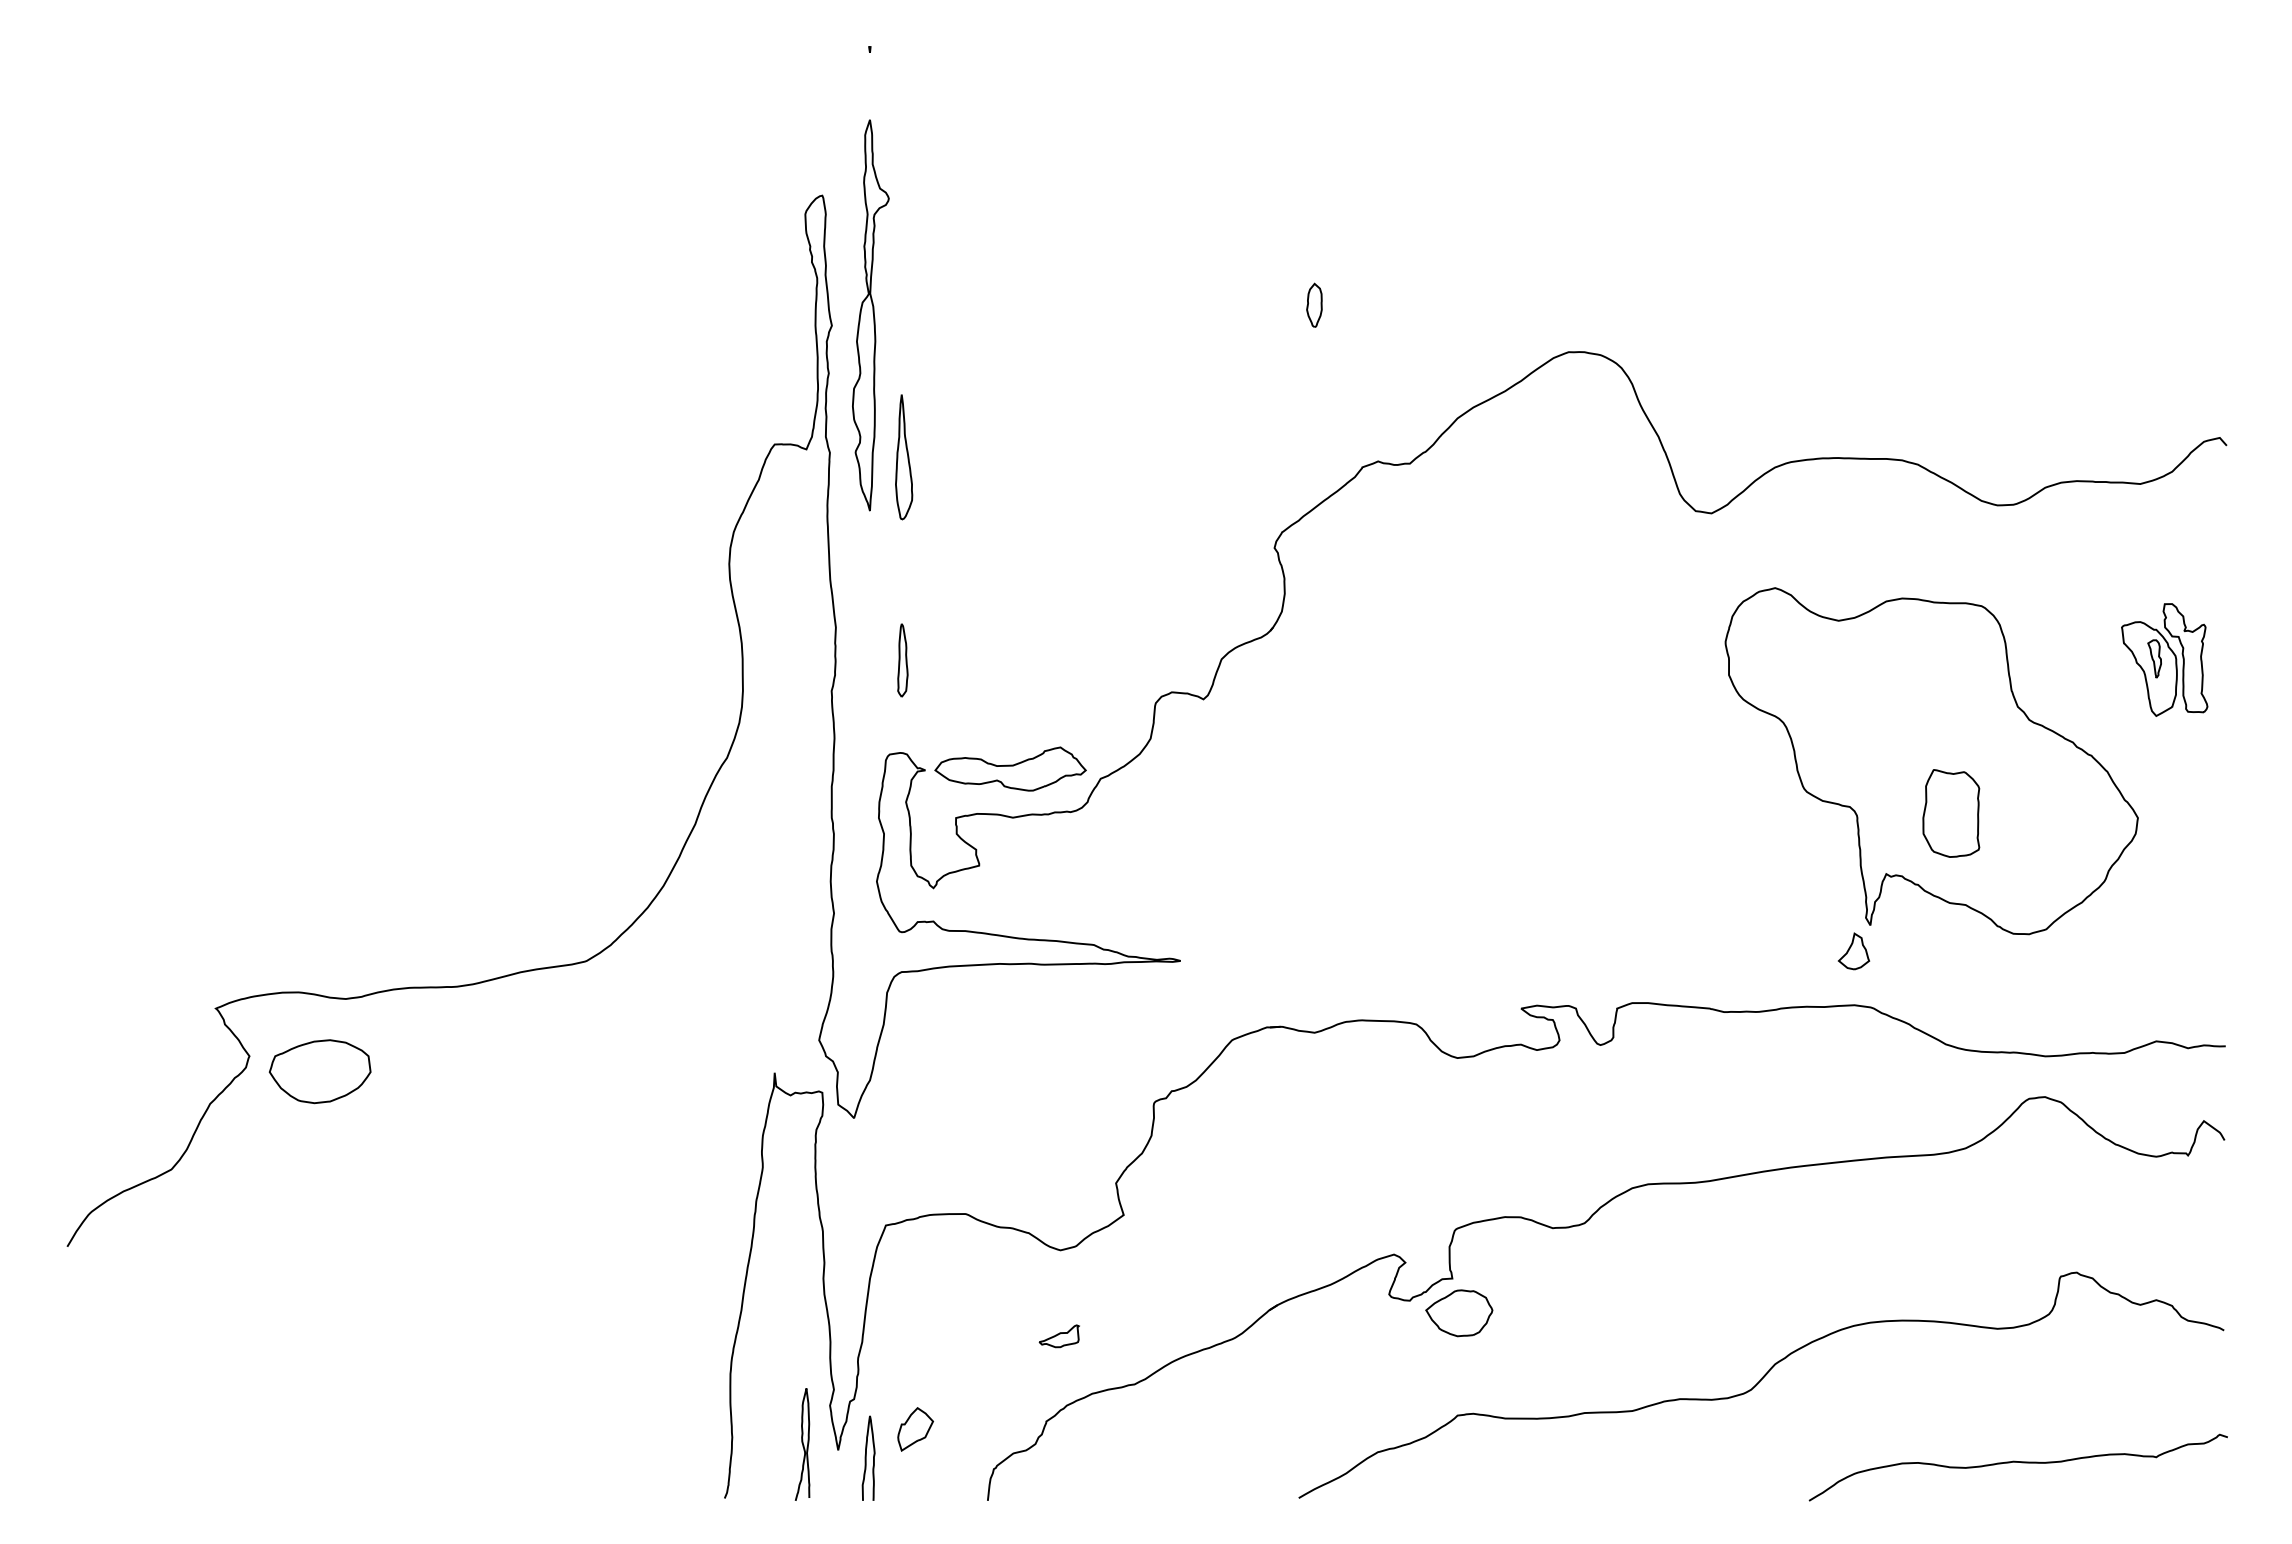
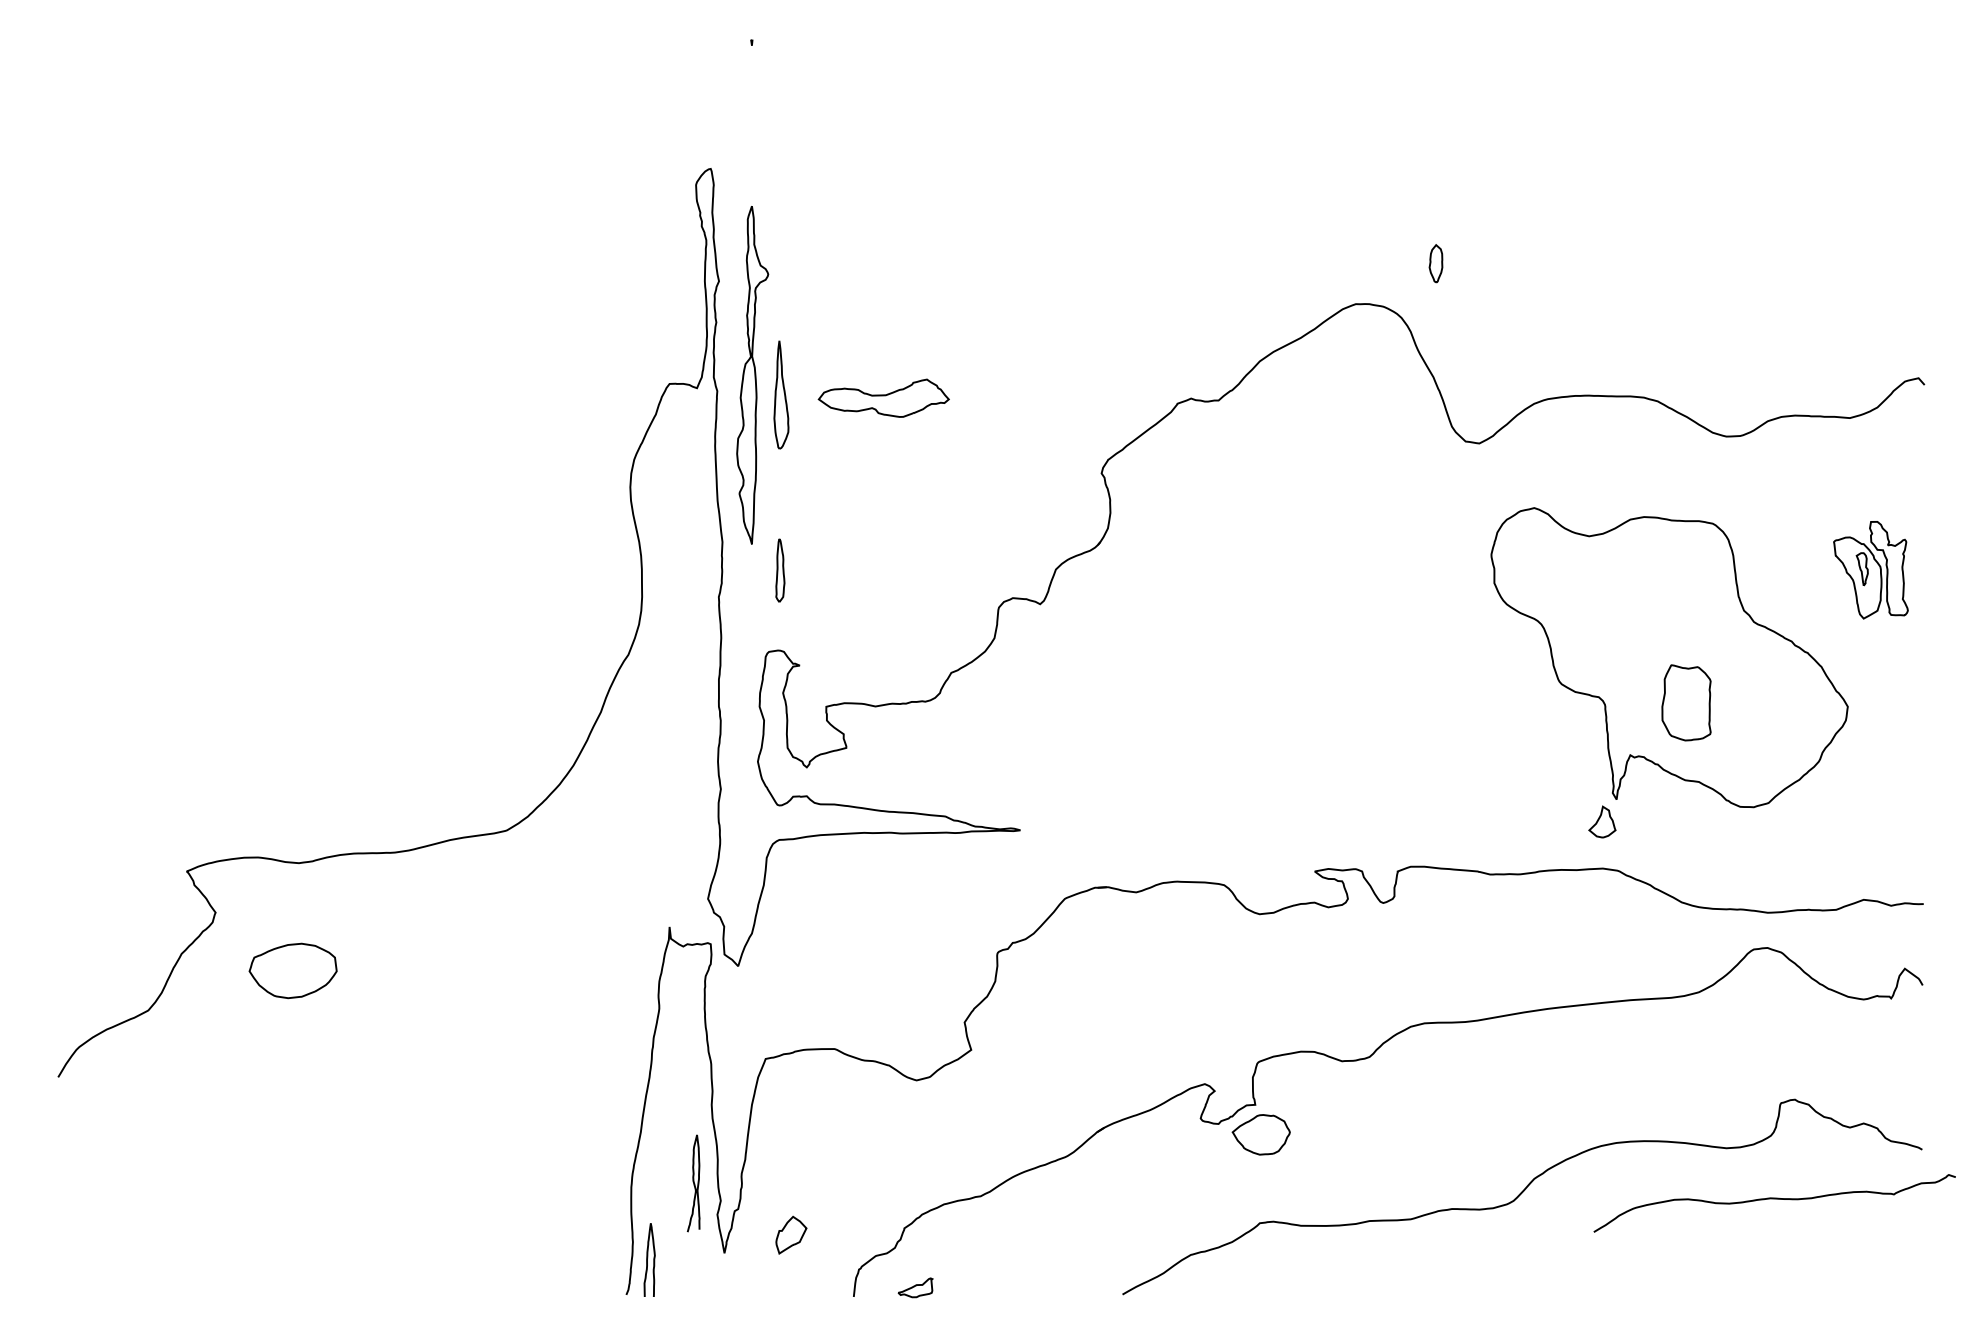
part: (1314, 304) -> (1436, 262), moved
part: (870, 315) -> (752, 375), moved
part: (1010, 768) -> (883, 397), moved
part: (319, 1071) -> (292, 970), moved
part: (1058, 1336) -> (914, 1287), moved
curve: (802, 1444) -> (693, 1183), moved
curve: (866, 1457) -> (647, 1259), moved
curve: (2017, 1462) -> (1773, 1198), moved

